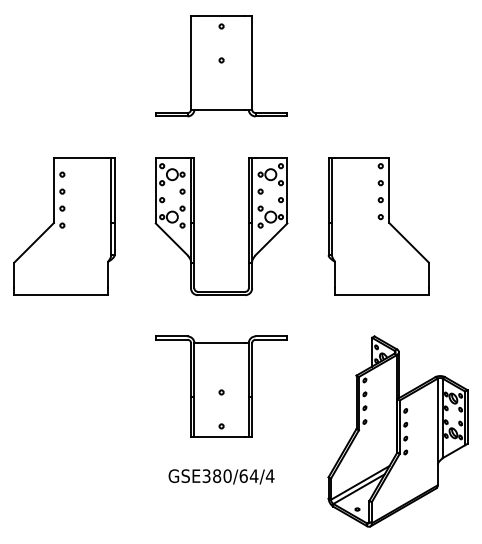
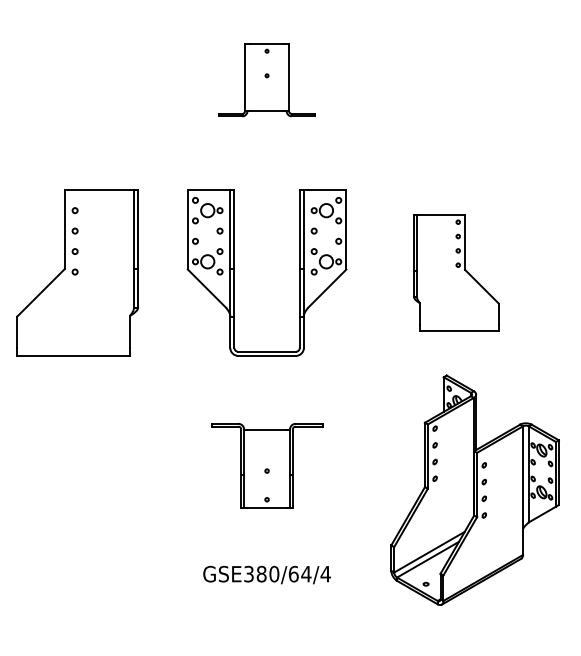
part: (221, 66) -> (266, 80), size x0.6
part: (378, 226) -> (456, 273), size x0.7
part: (221, 386) -> (266, 466), size x0.7
part: (397, 431) -> (474, 490), moved

